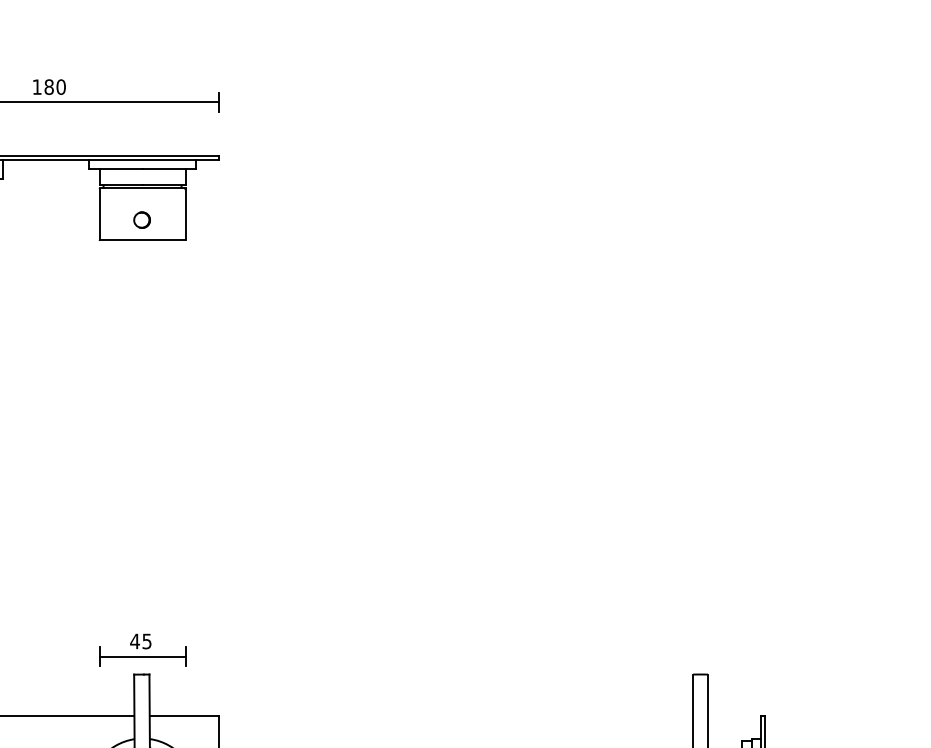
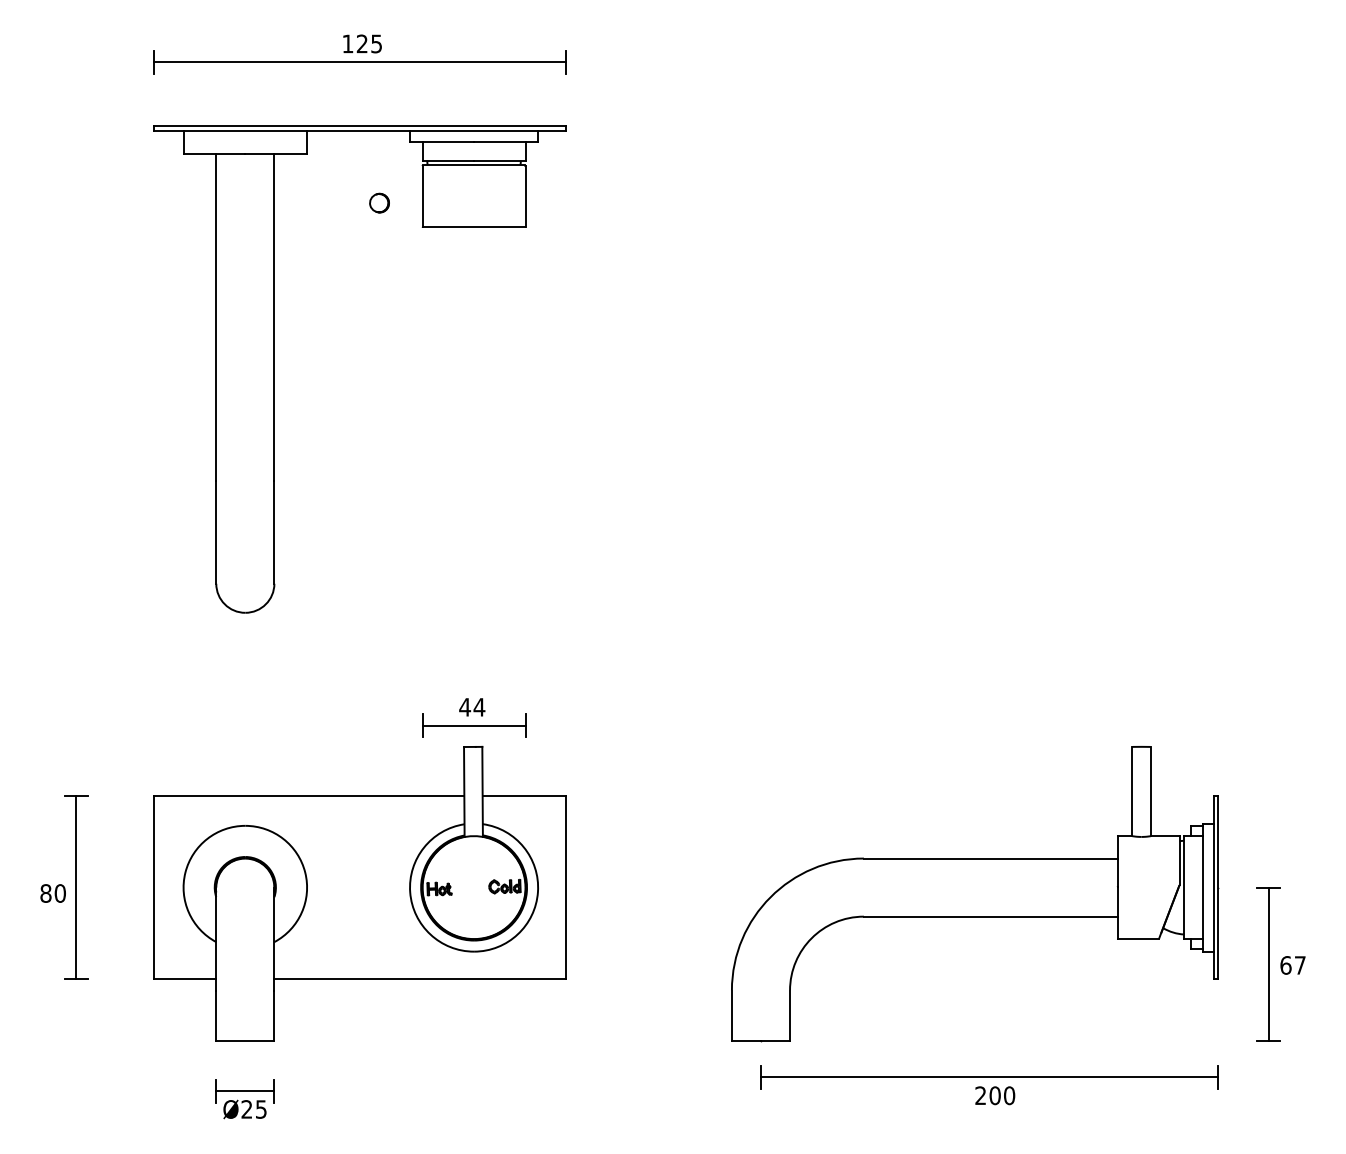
text: (55, 86) -> (369, 43), 180 -> 125
part: (142, 219) -> (379, 202), moved
text: (147, 641) -> (479, 707), 45 -> 44

